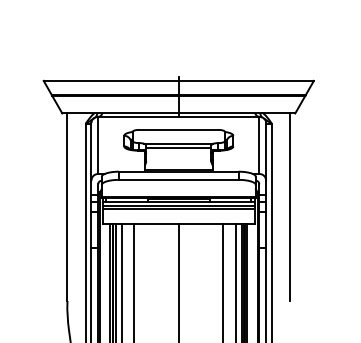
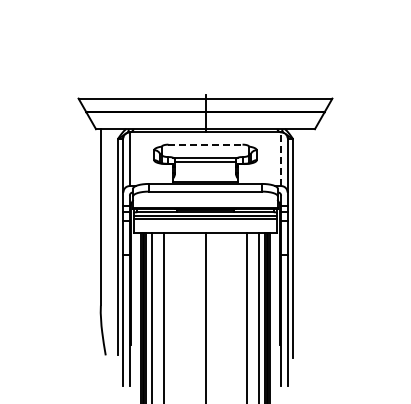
line: (178, 129) -> (205, 144), solid -> dashed
line: (259, 145) -> (281, 159), solid -> dashed
line: (290, 207) -> (310, 217), removed

